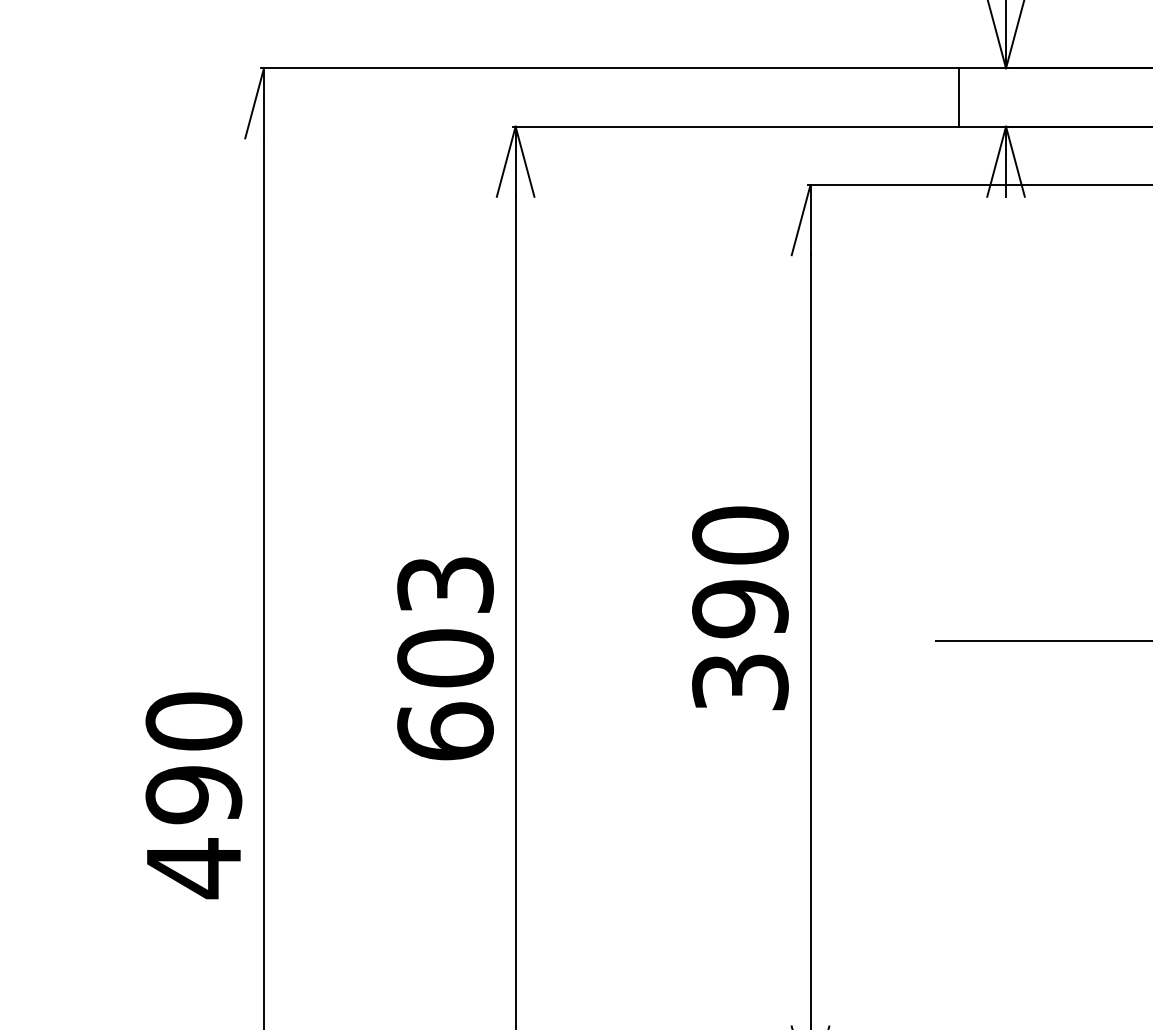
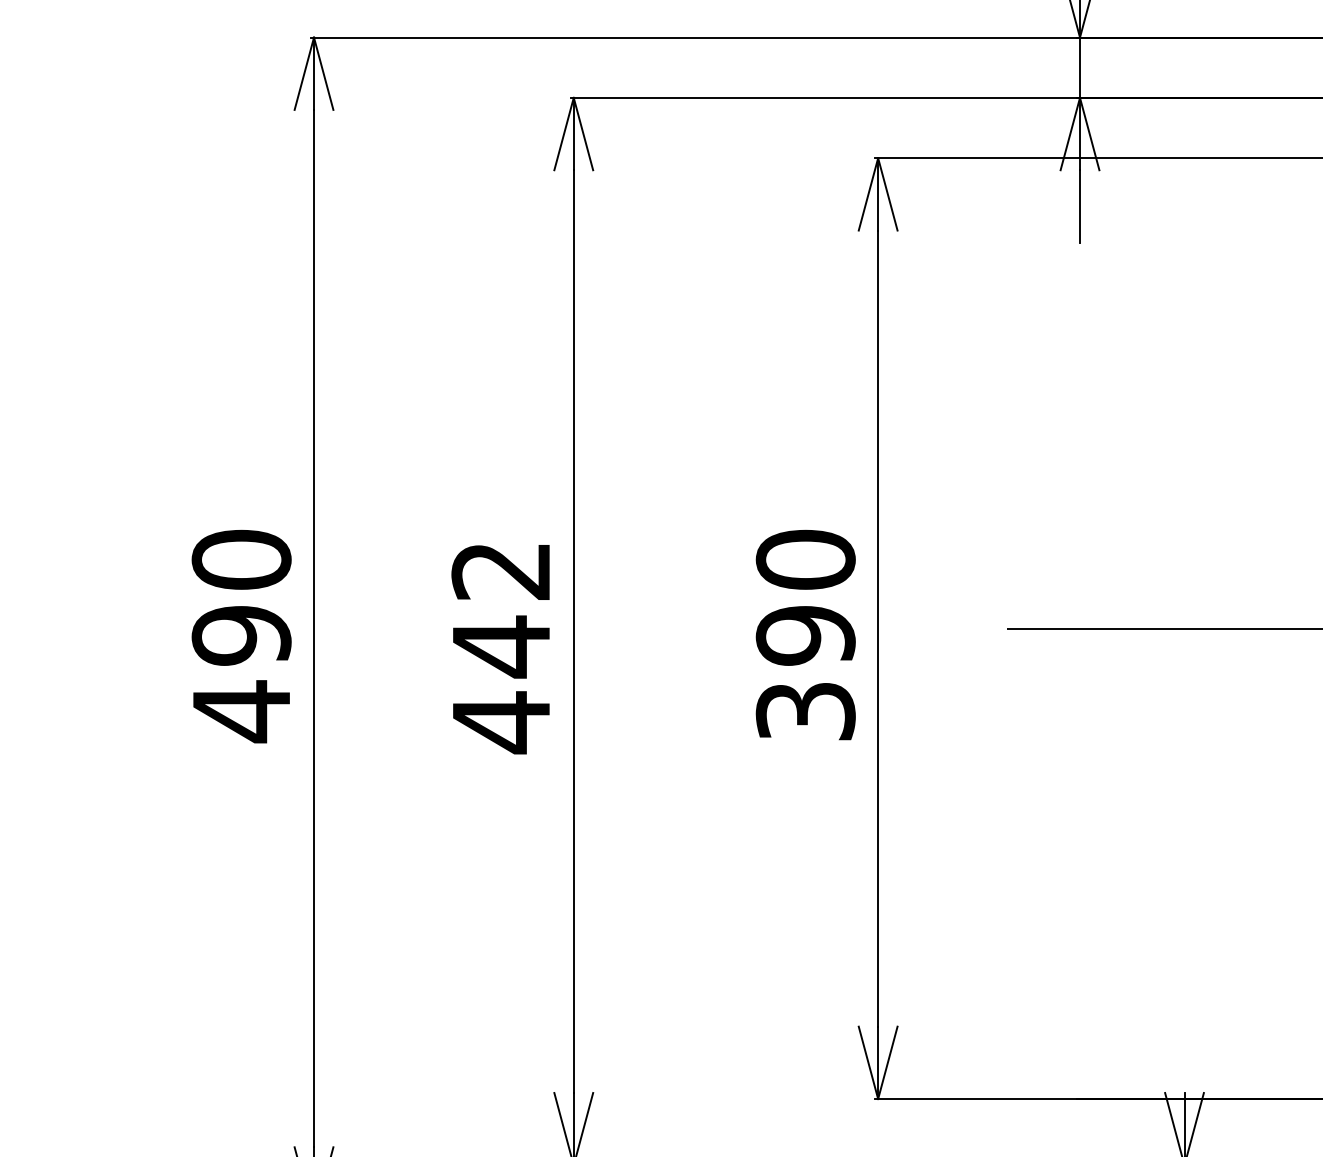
line: (959, 97) -> (1080, 67), moved
line: (273, 103) -> (323, 73), added
line: (819, 220) -> (887, 194), added
line: (1006, 231) -> (1080, 206), added
text: (740, 607) -> (805, 634), moved
text: (445, 660) -> (501, 648), 603 -> 442
text: (193, 795) -> (241, 636), moved

